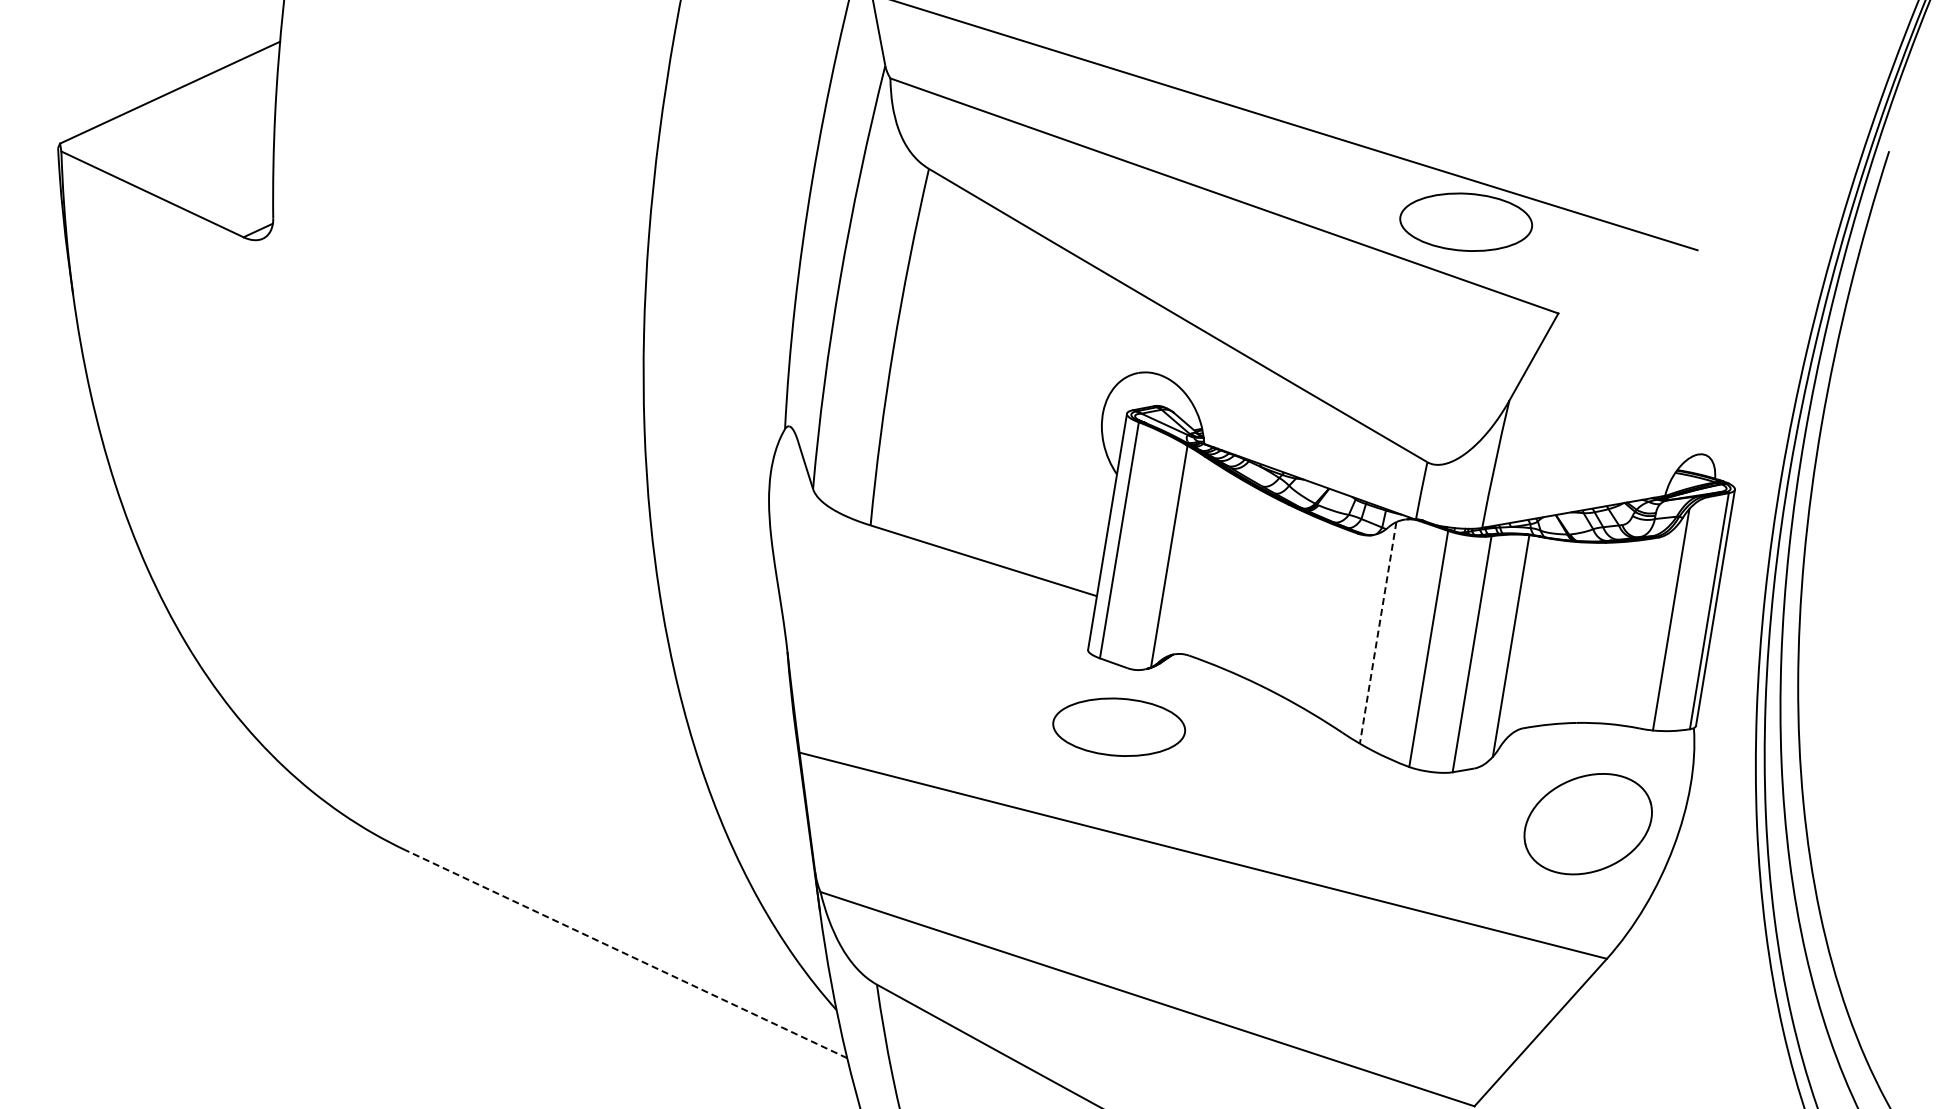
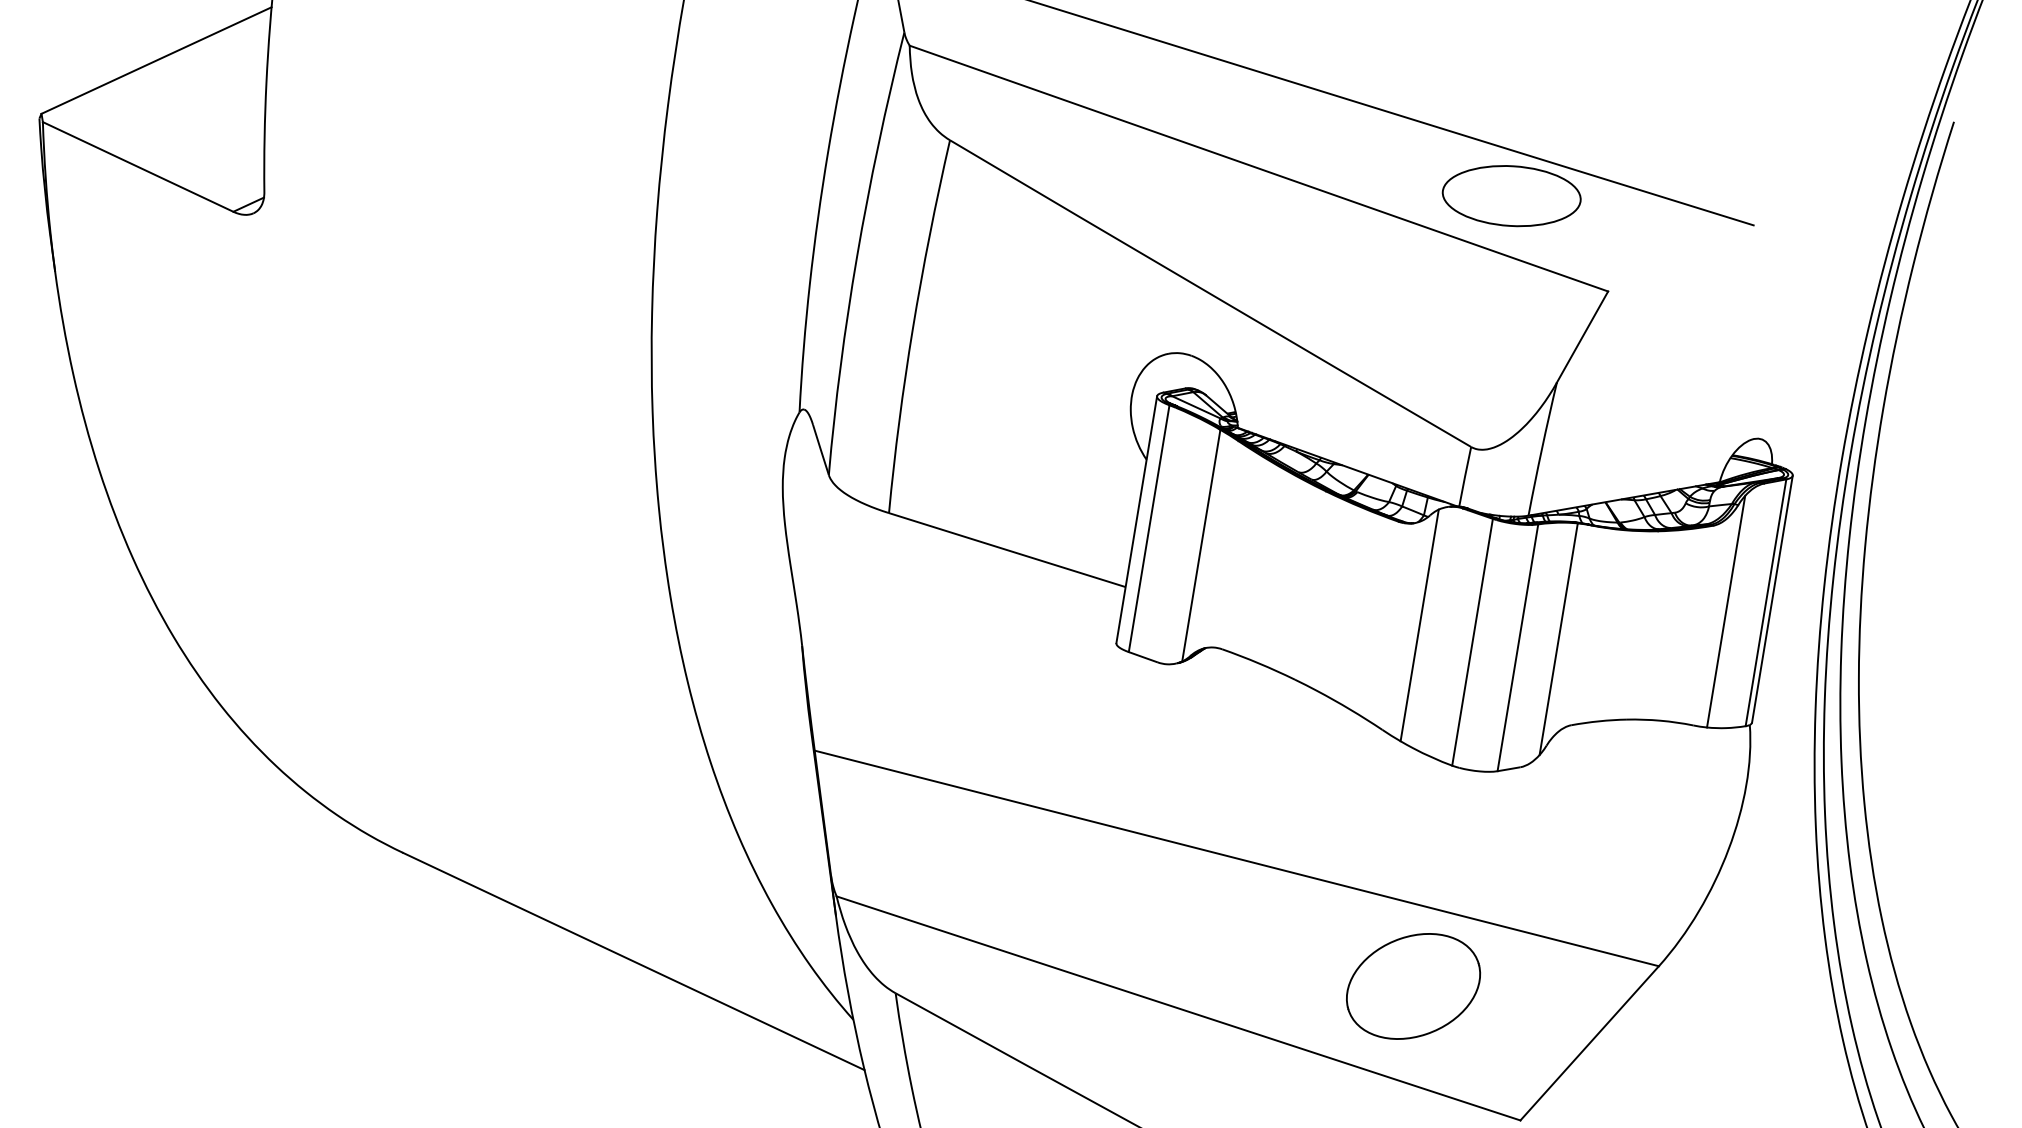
line: (1378, 633) -> (1420, 626), dashed -> solid
part: (1119, 726) -> (1149, 723), removed
part: (1587, 824) -> (1412, 986), moved
line: (626, 954) -> (633, 961), dashed -> solid

